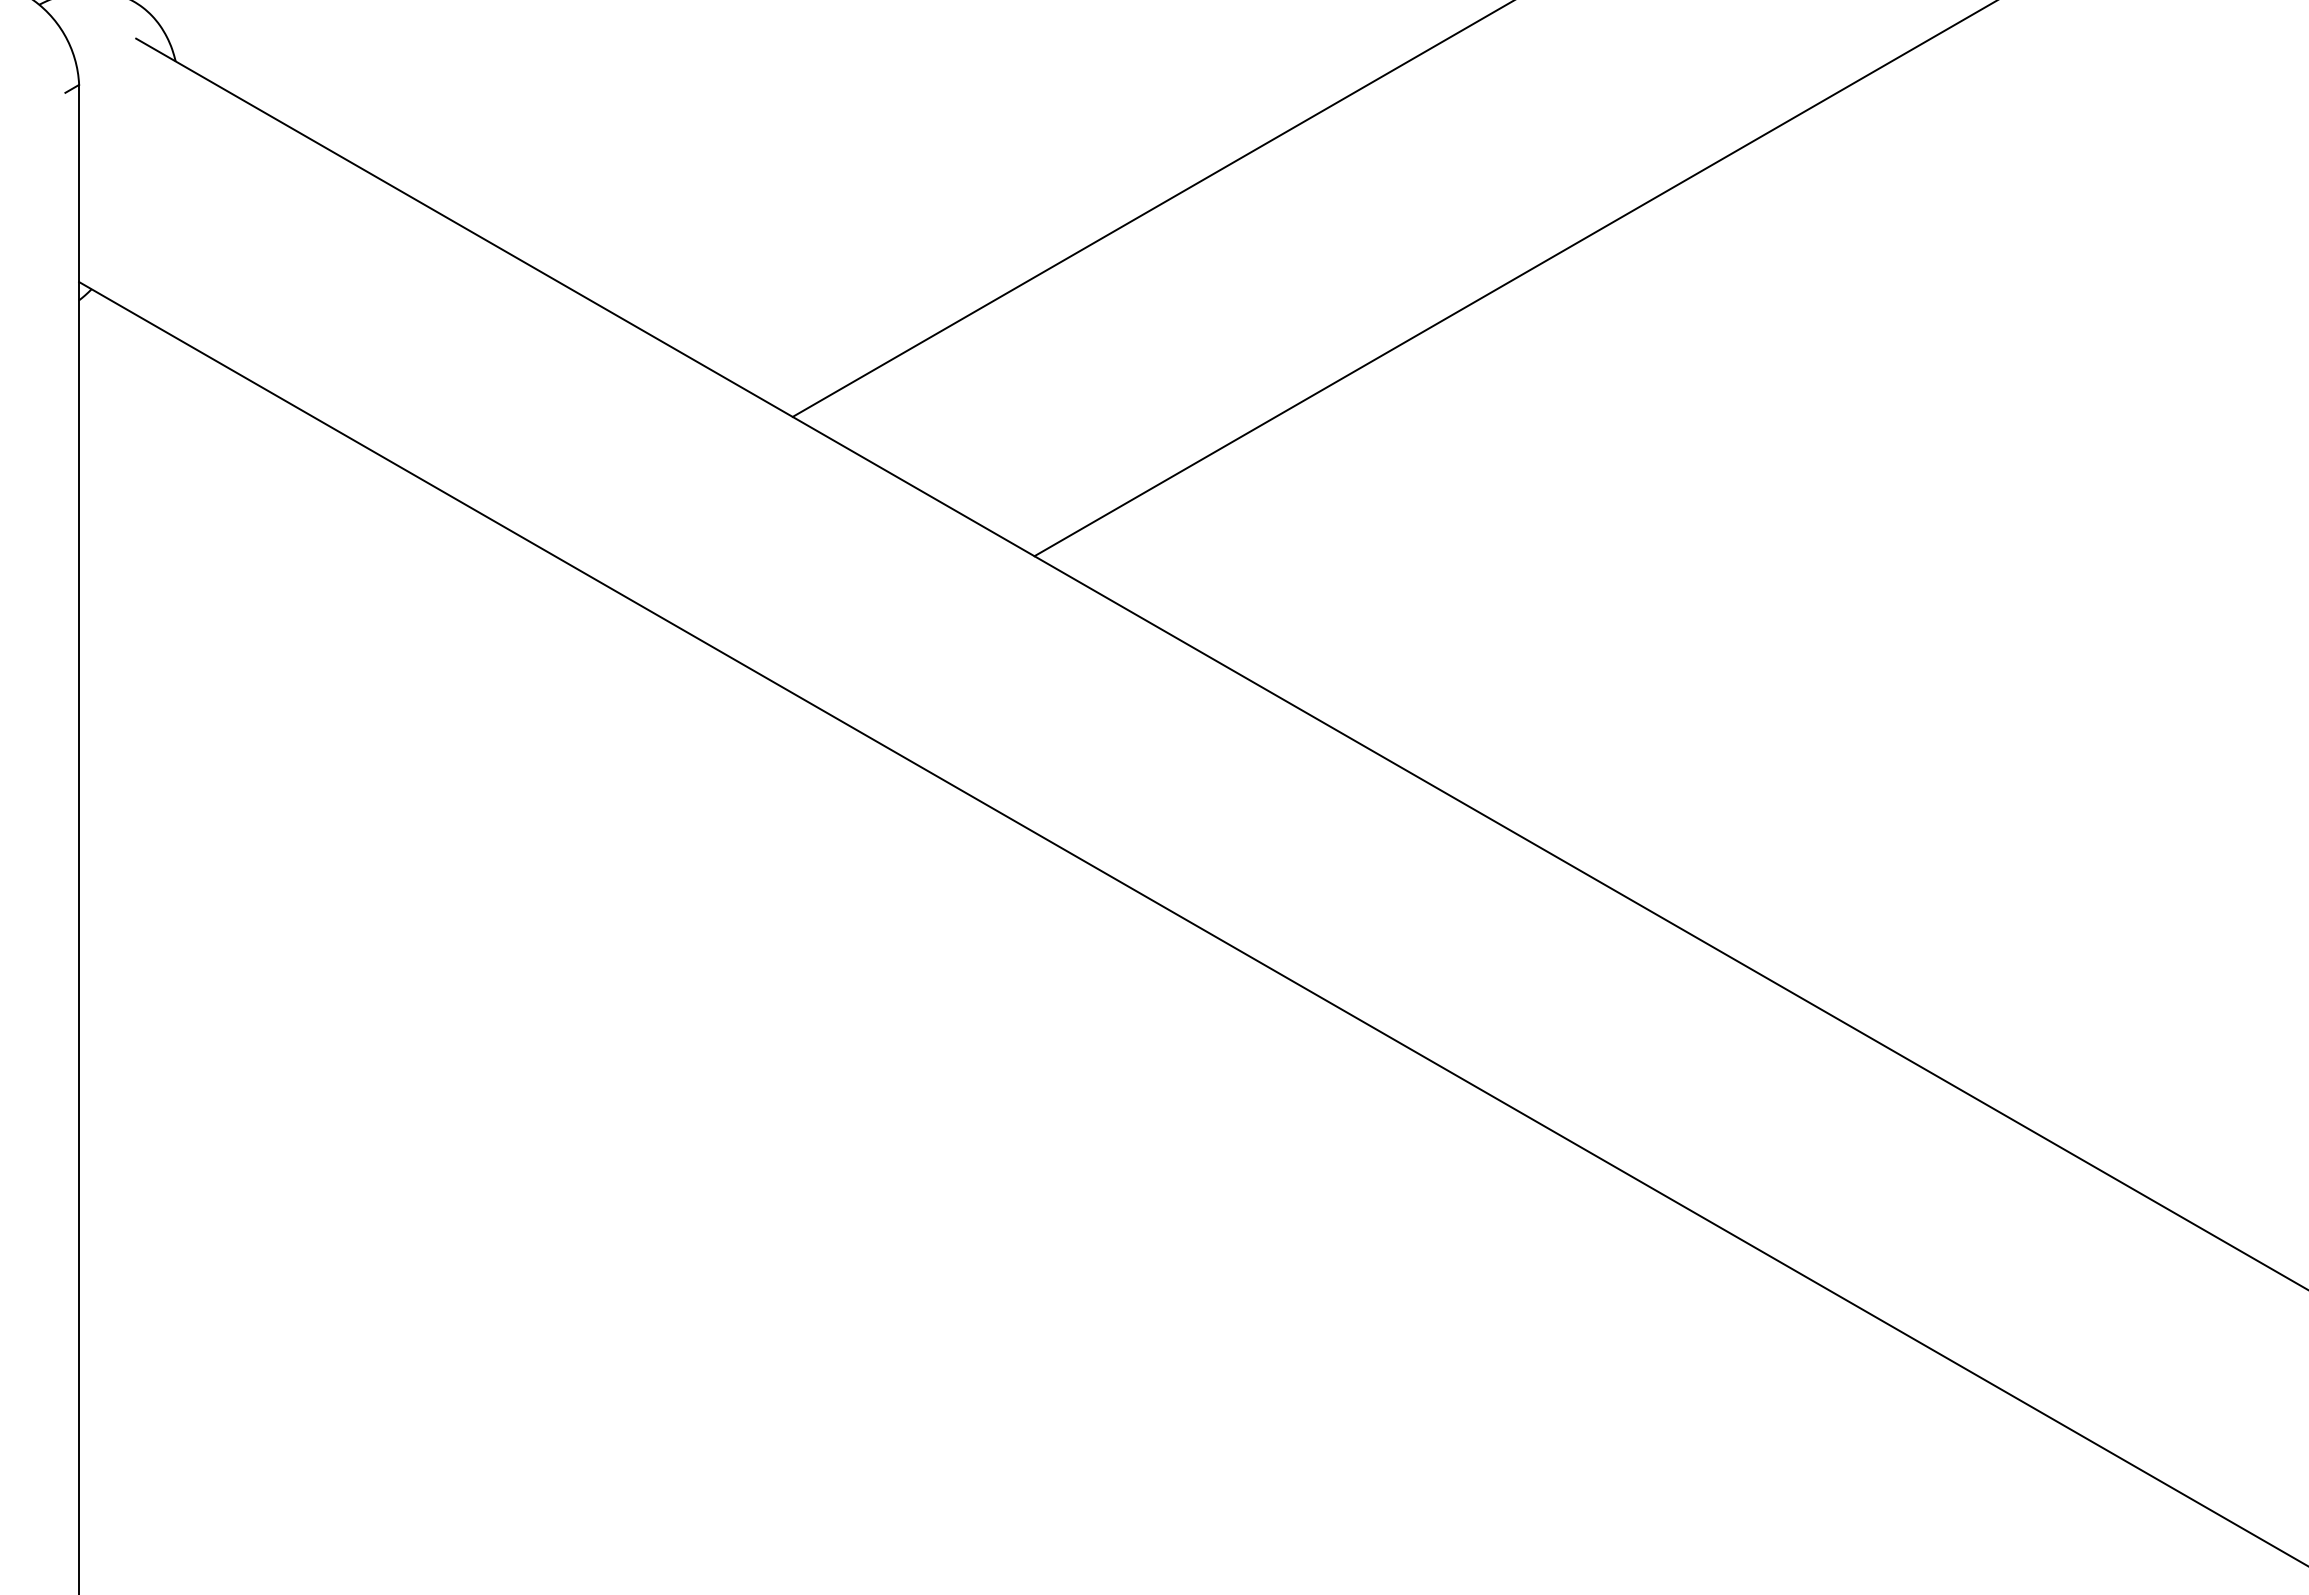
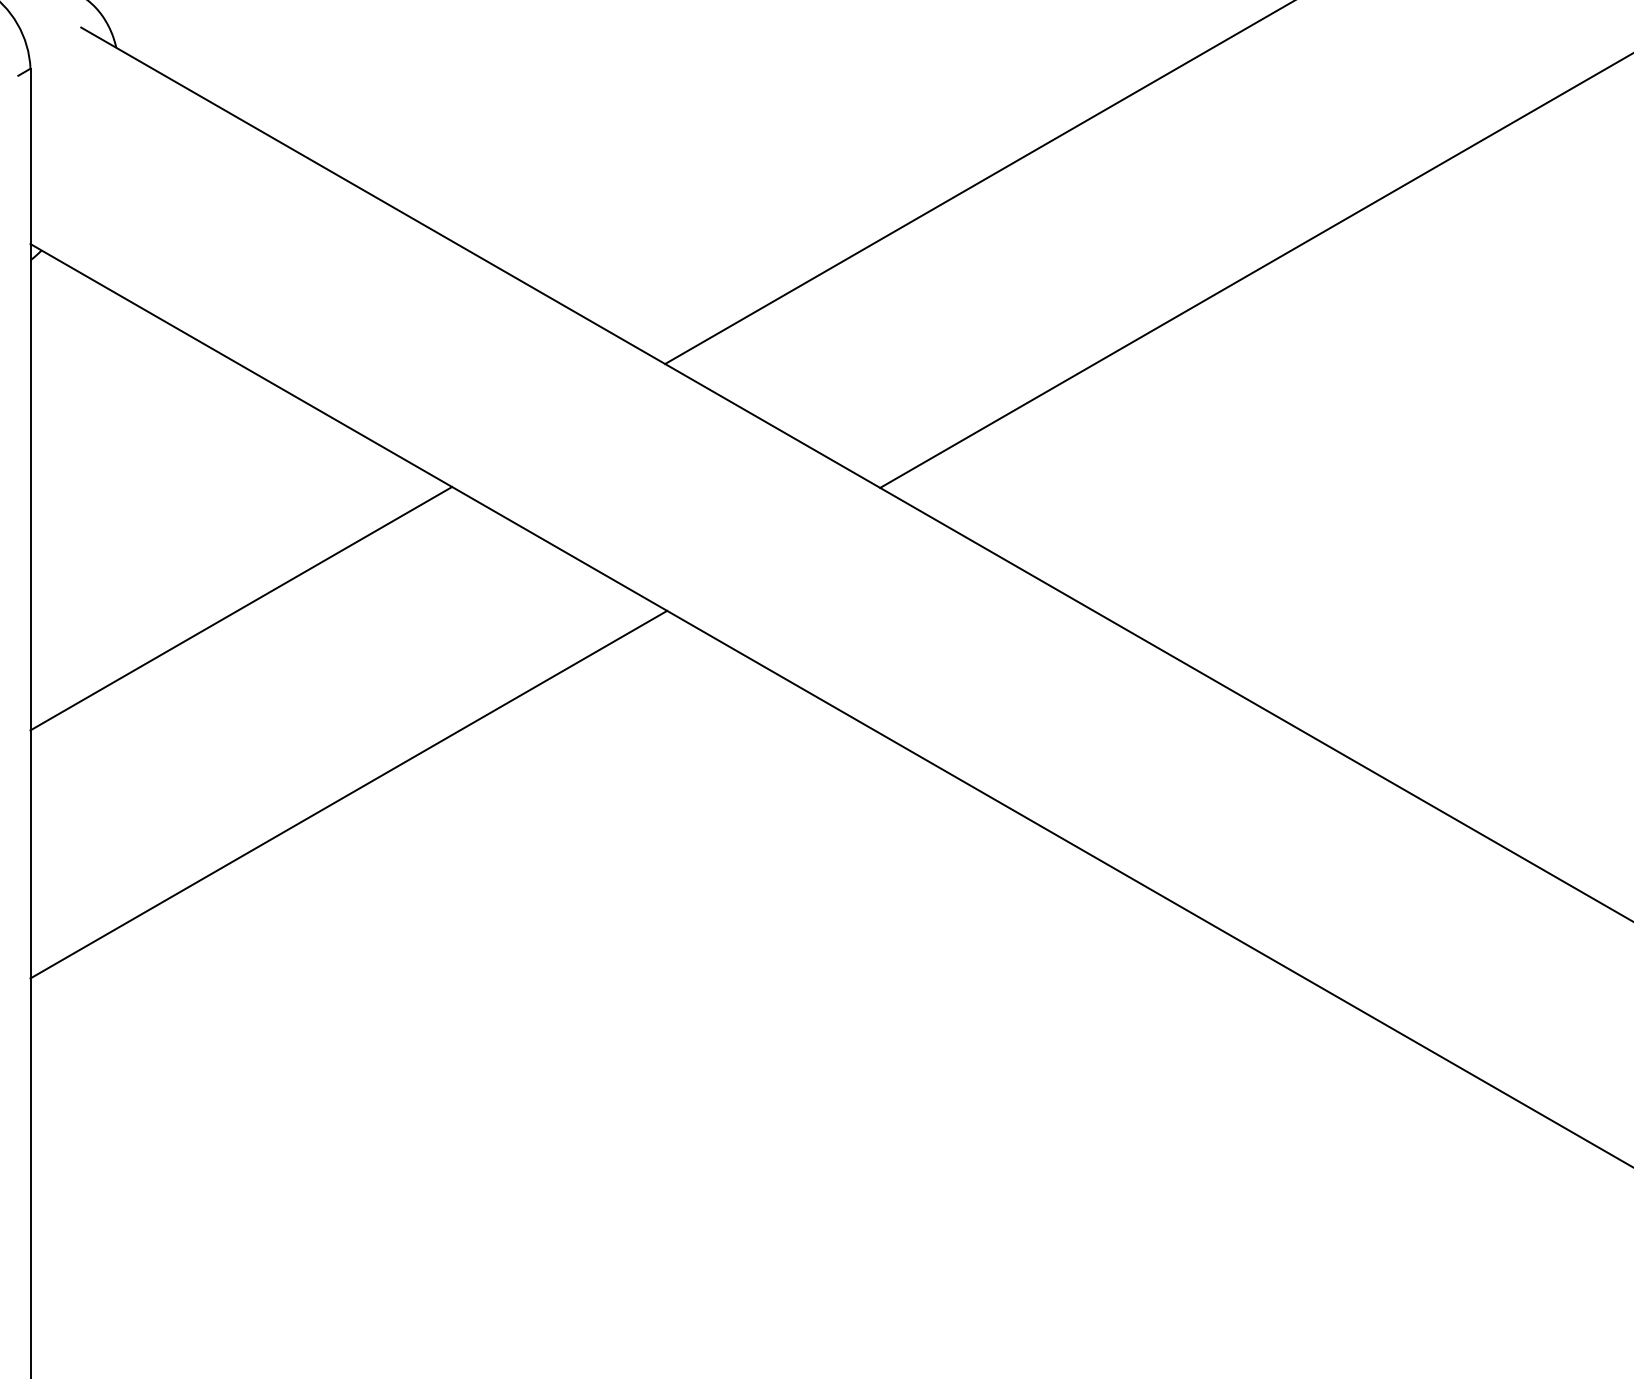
line: (316, 691) -> (241, 608), added
line: (437, 900) -> (349, 794), added

